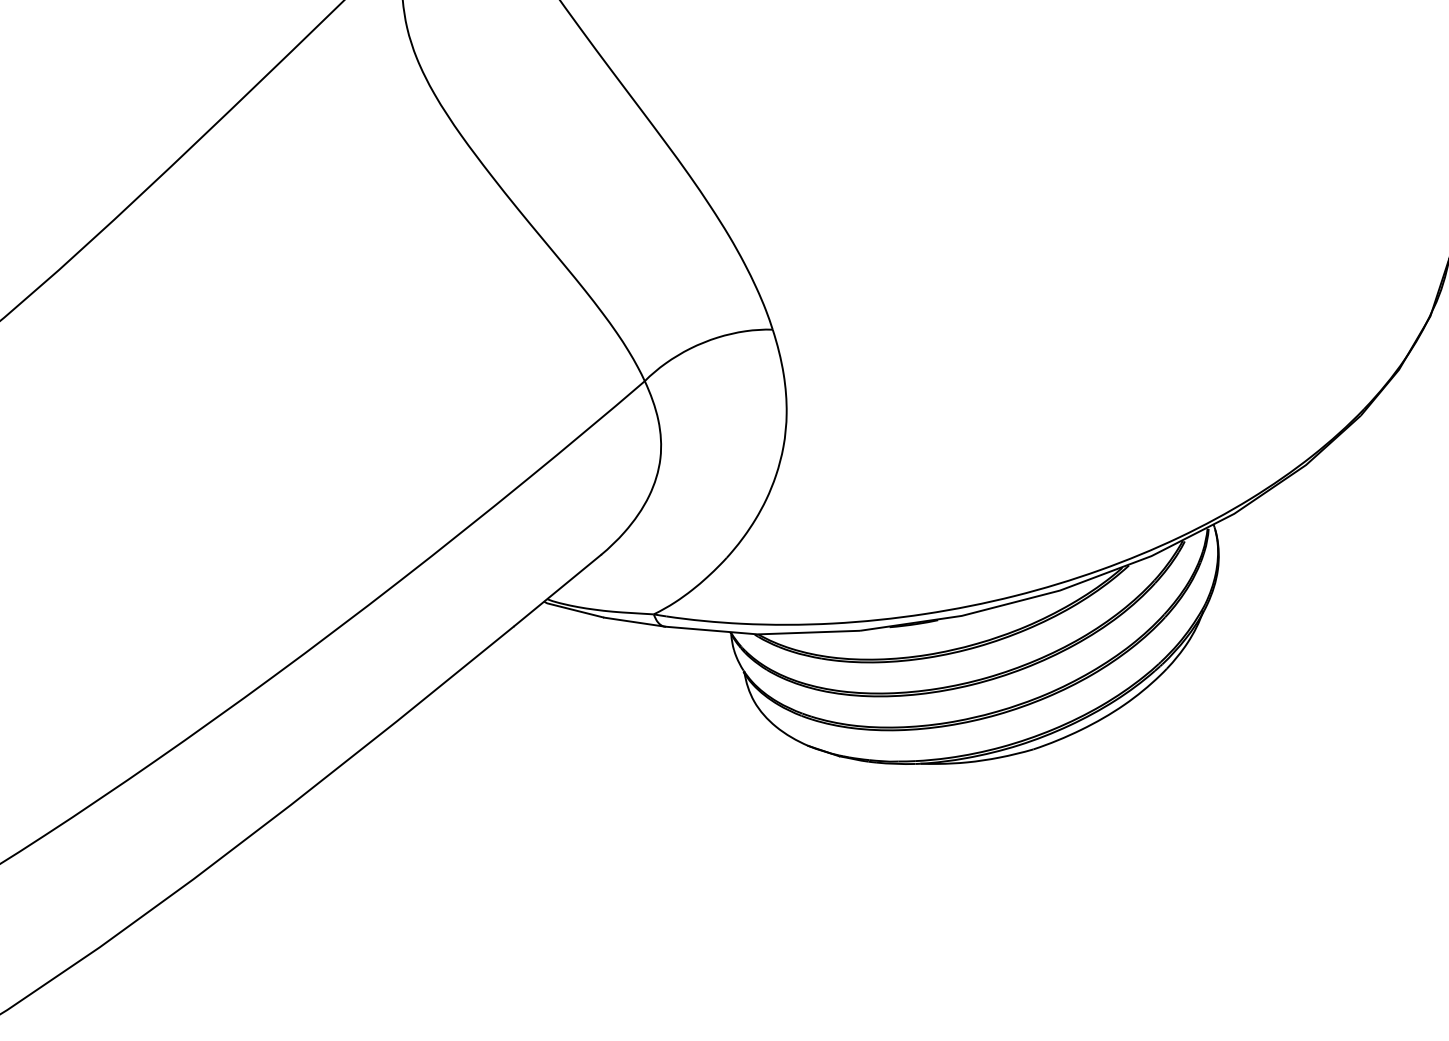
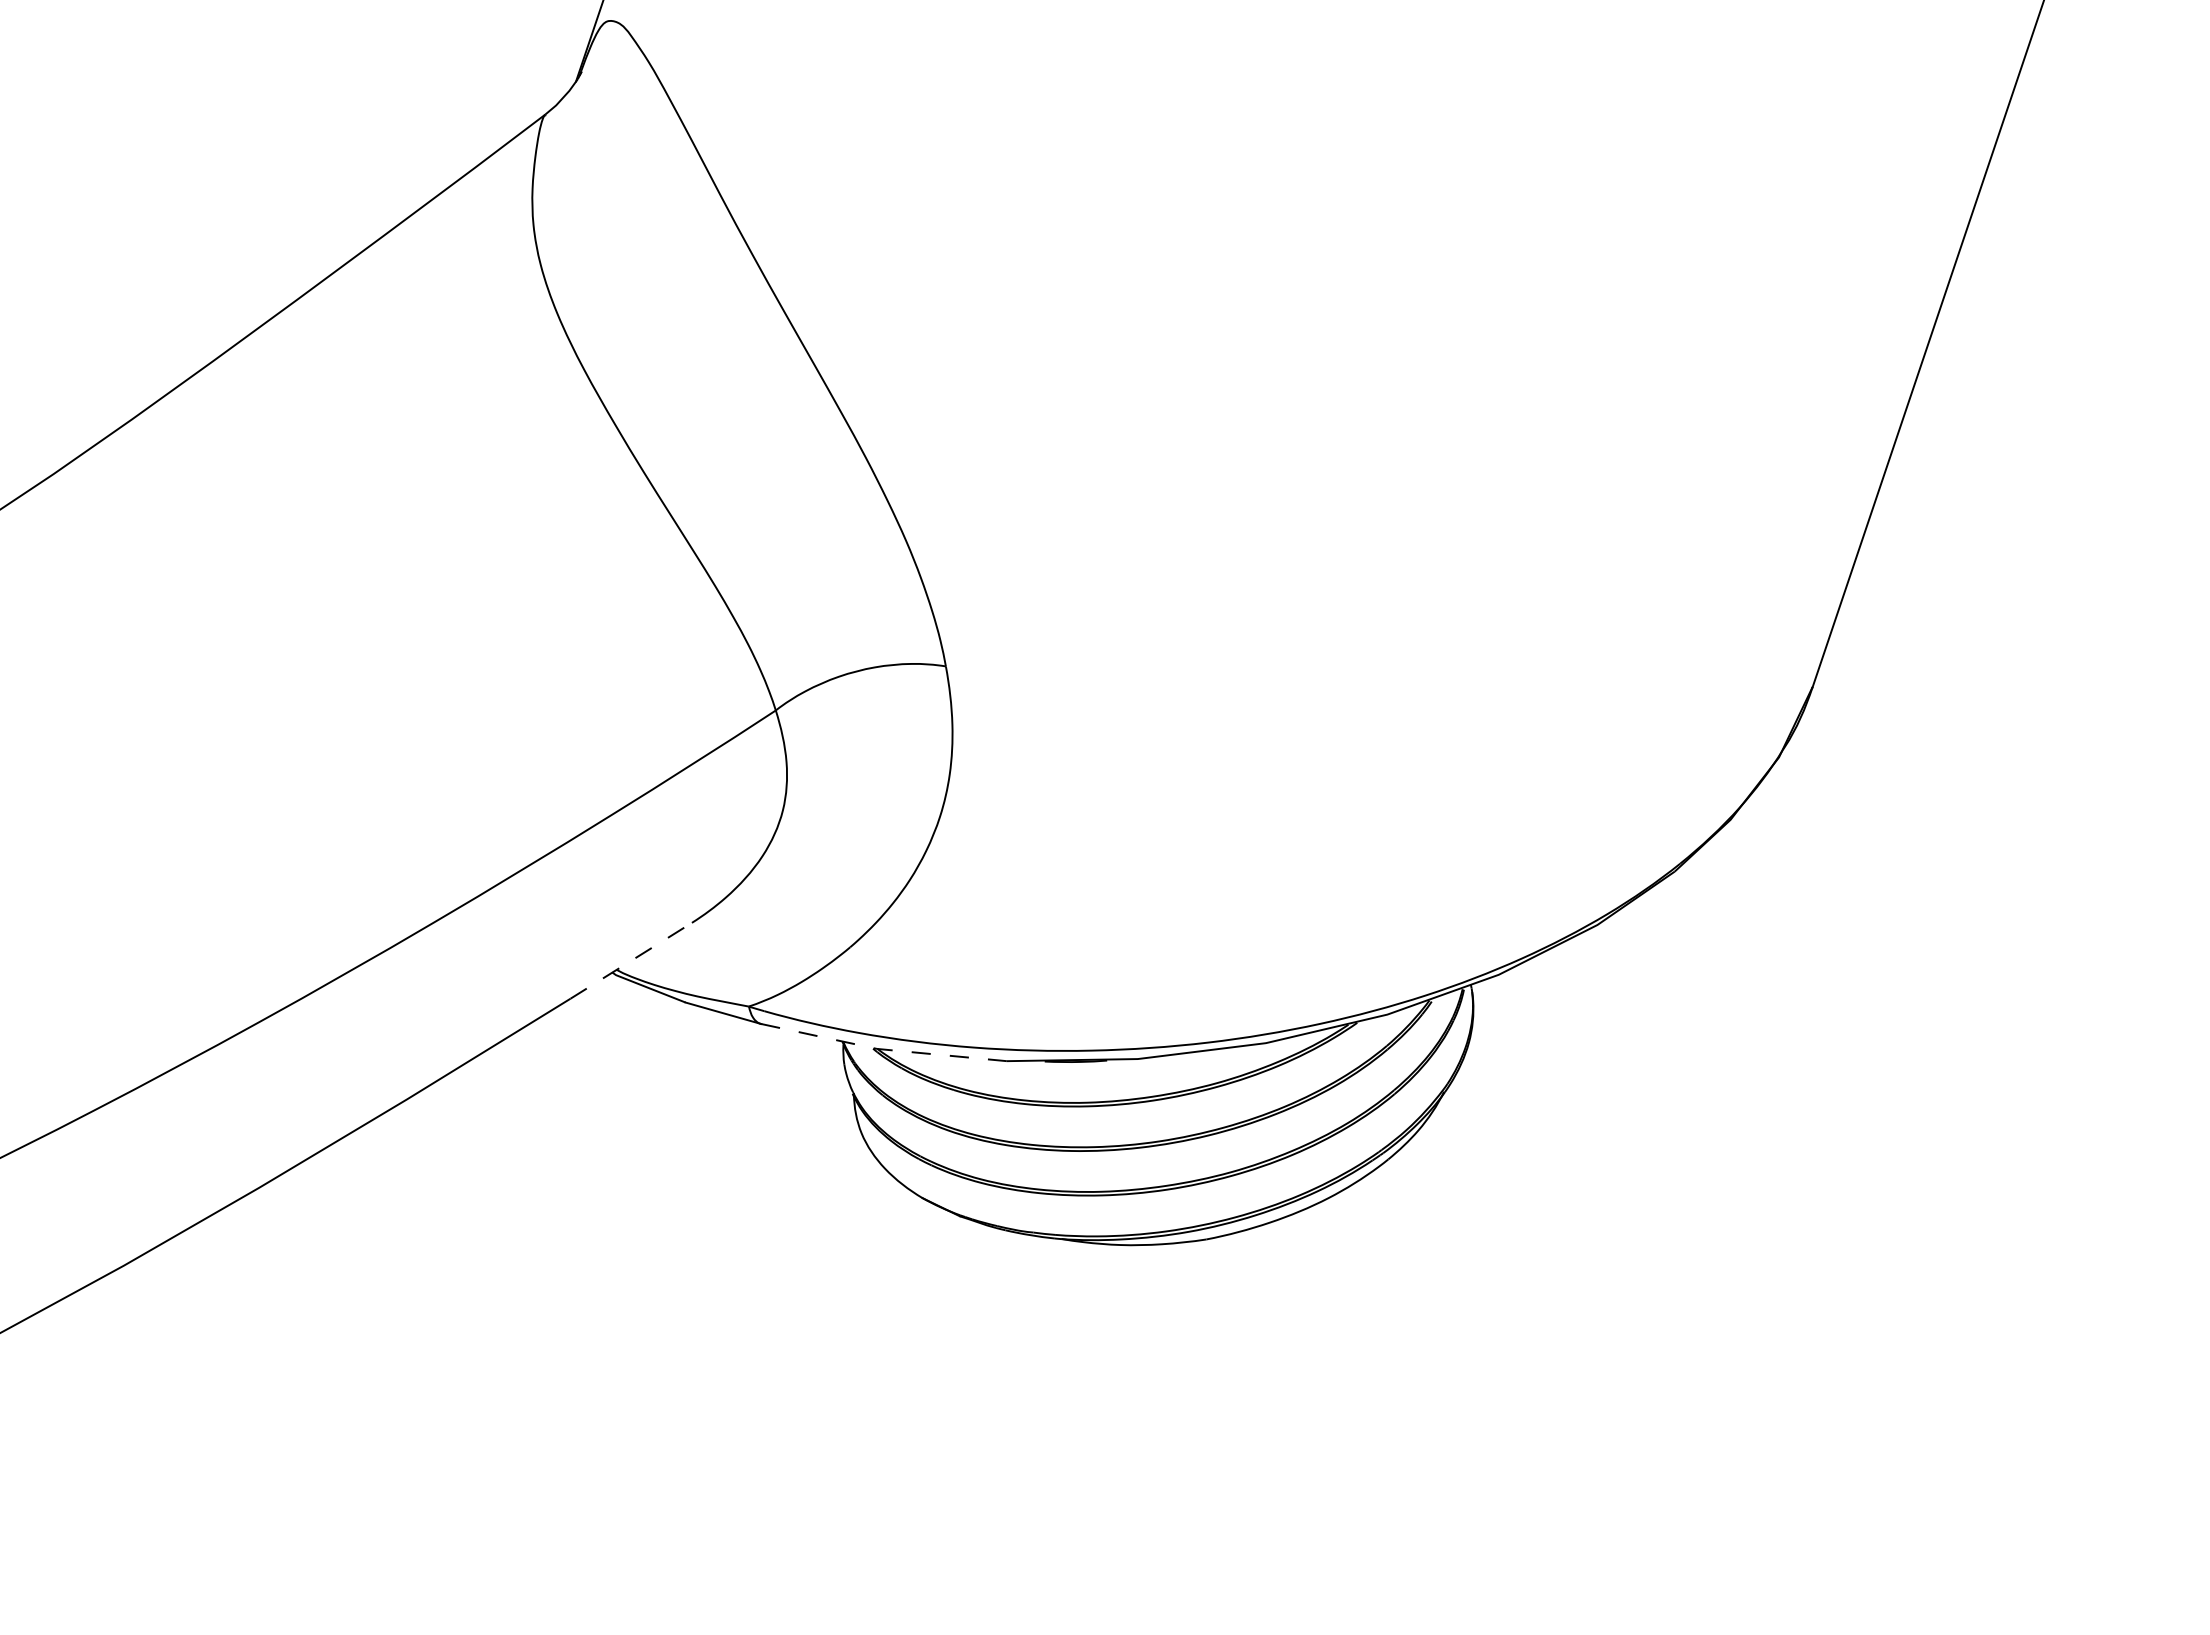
line: (557, 590) -> (631, 960), solid -> dashed
line: (762, 634) -> (882, 1049), solid -> dashed

